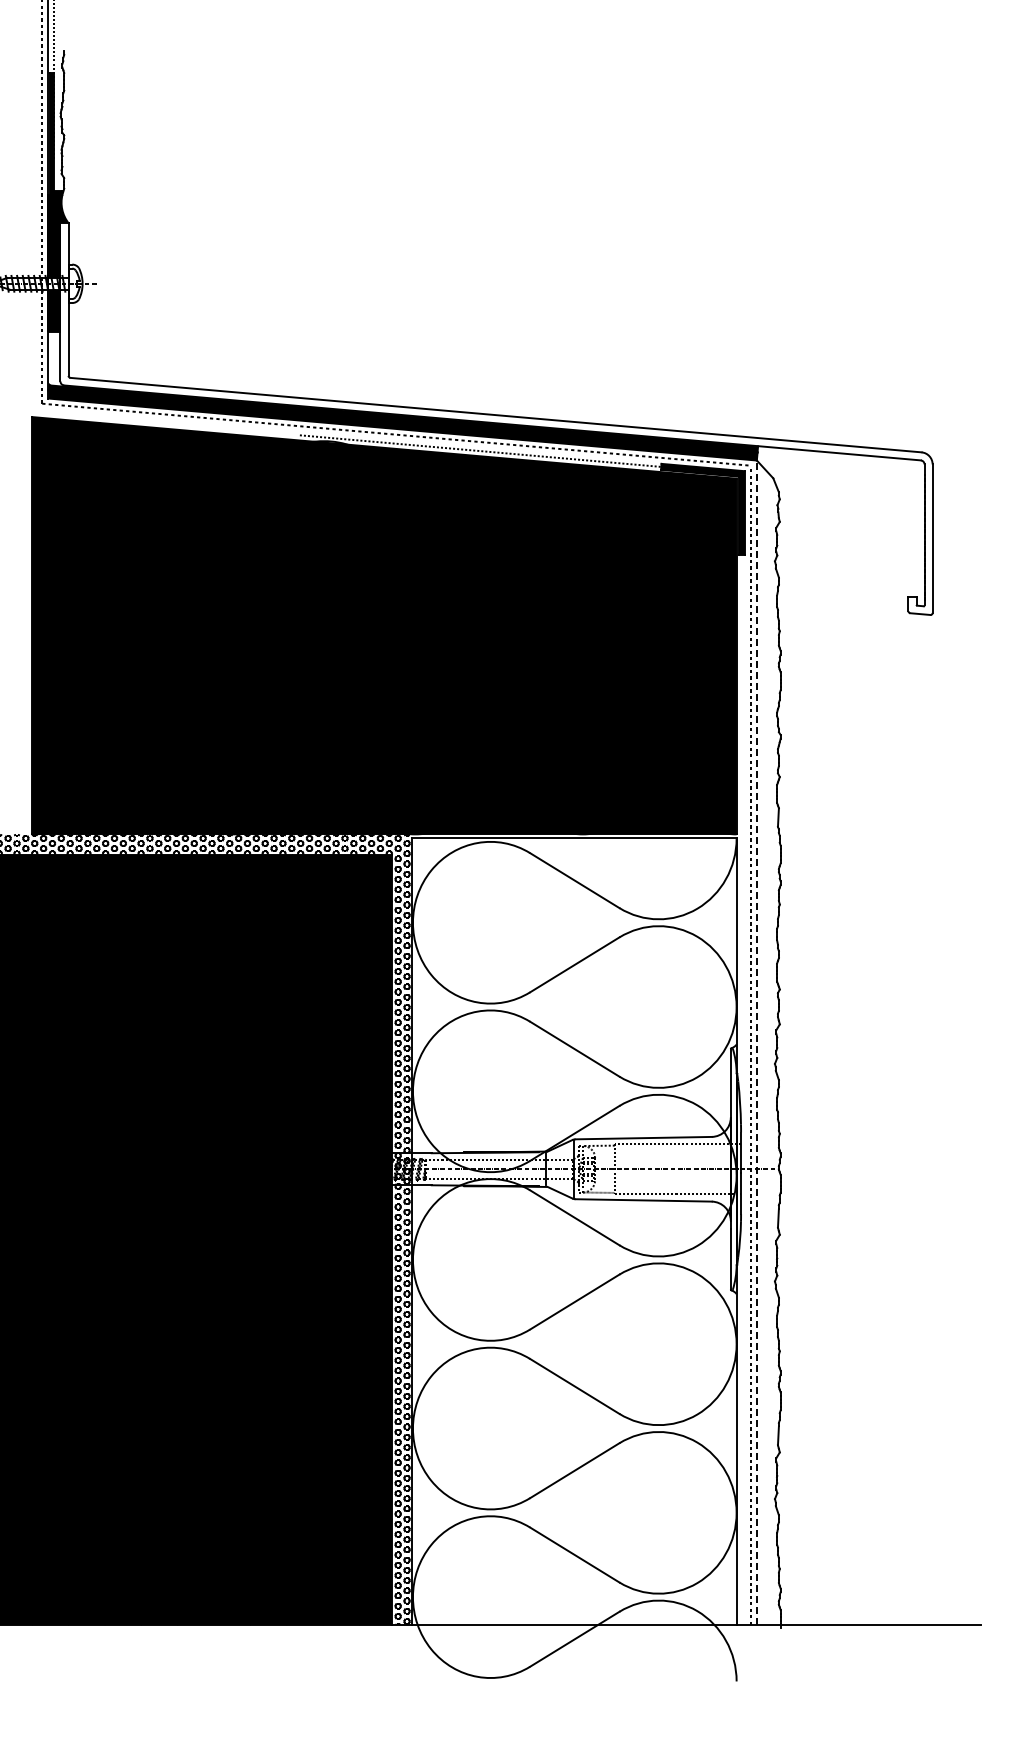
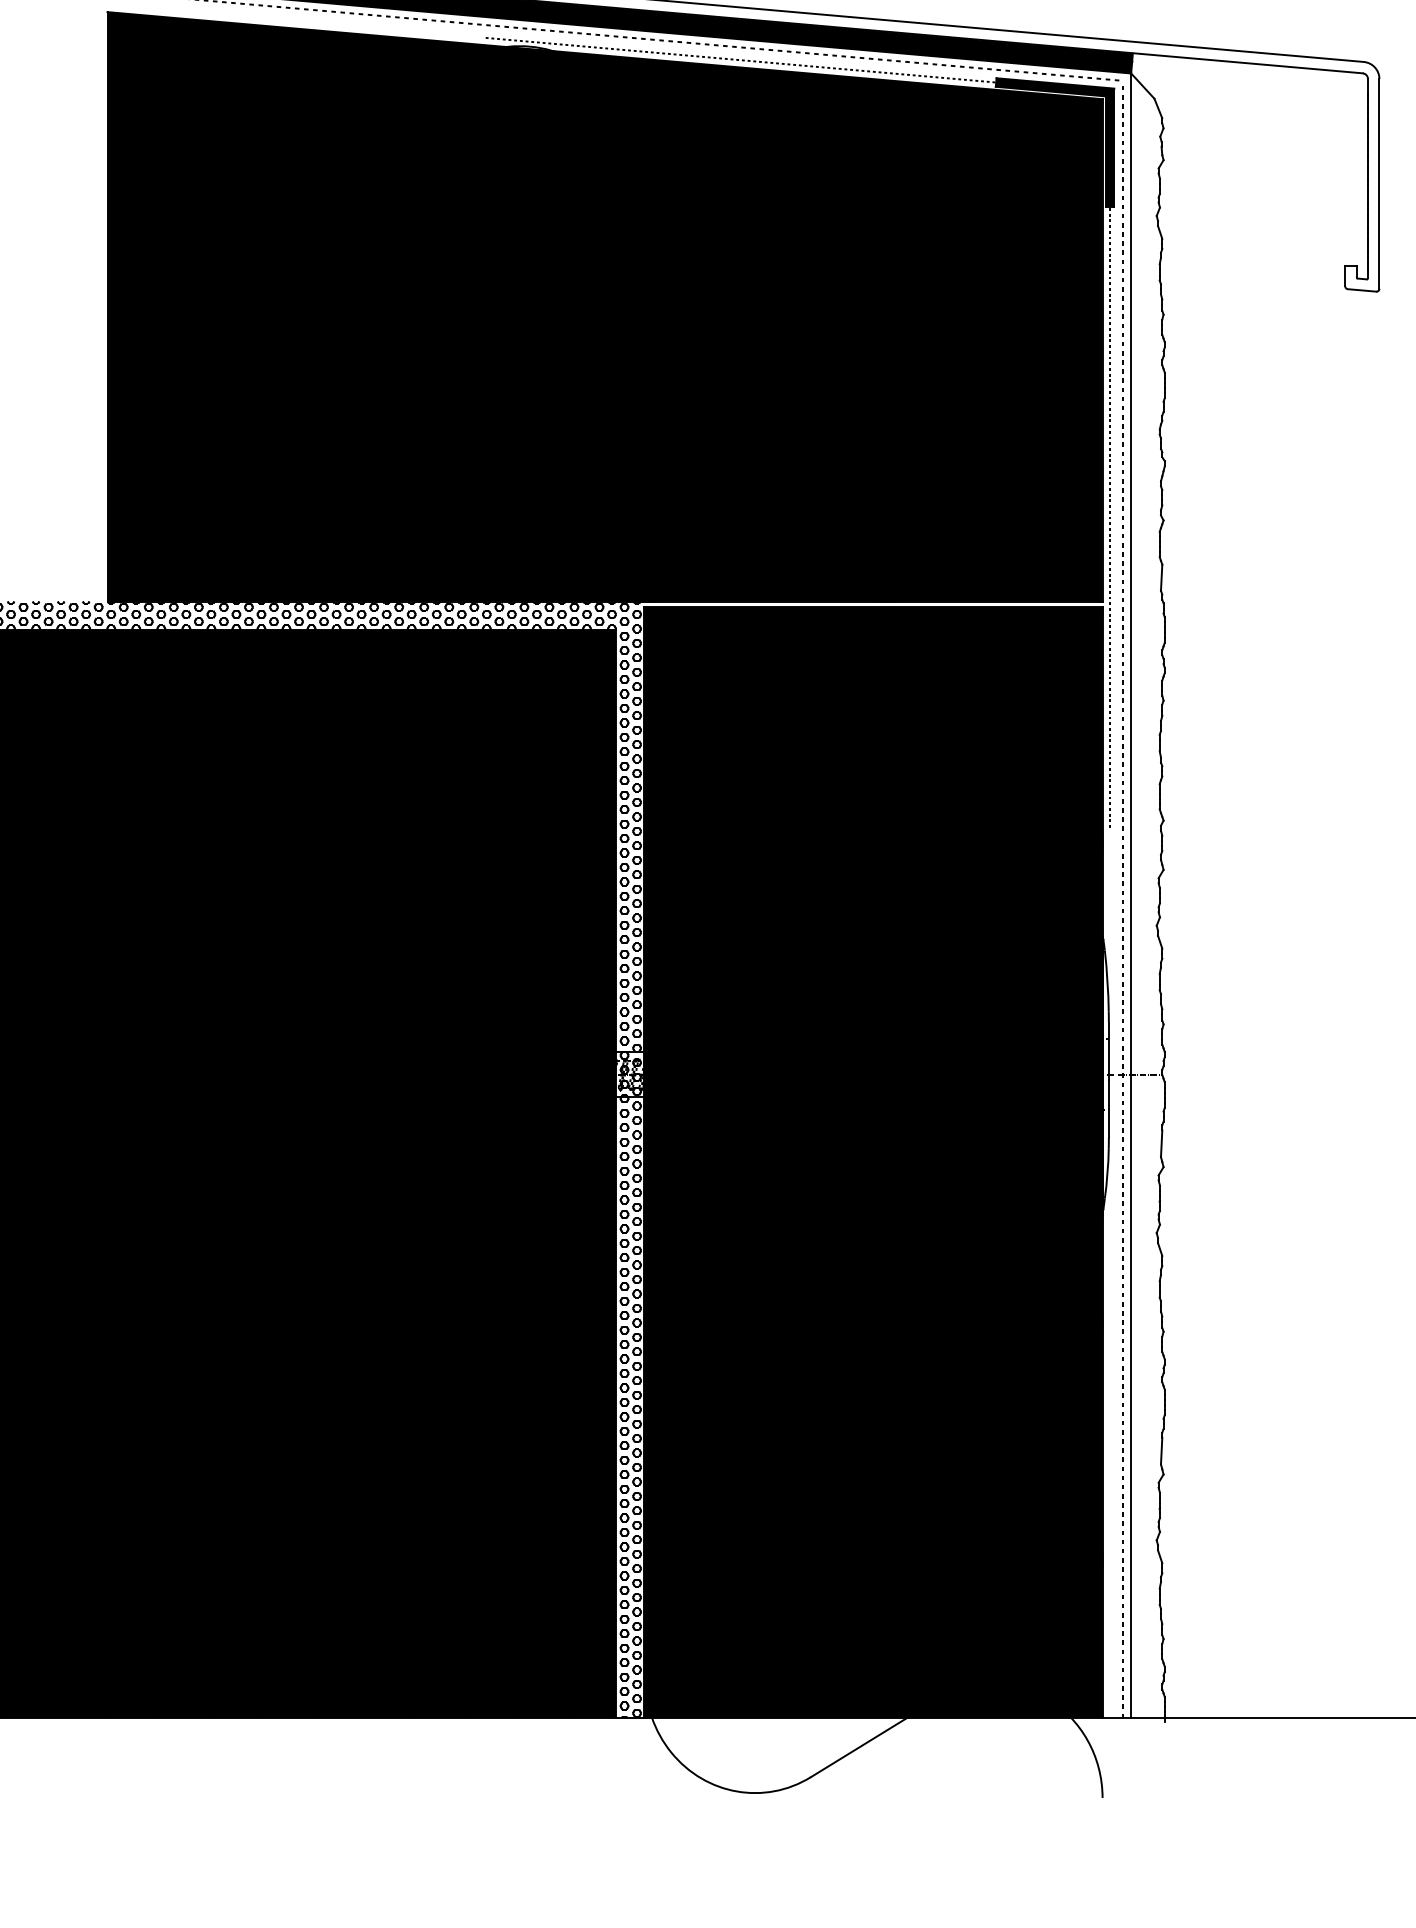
line: (741, 774) -> (1109, 516), added
line: (756, 1042) -> (1130, 895), dashed -> solid
fill: (574, 1231) -> (873, 1162), added

